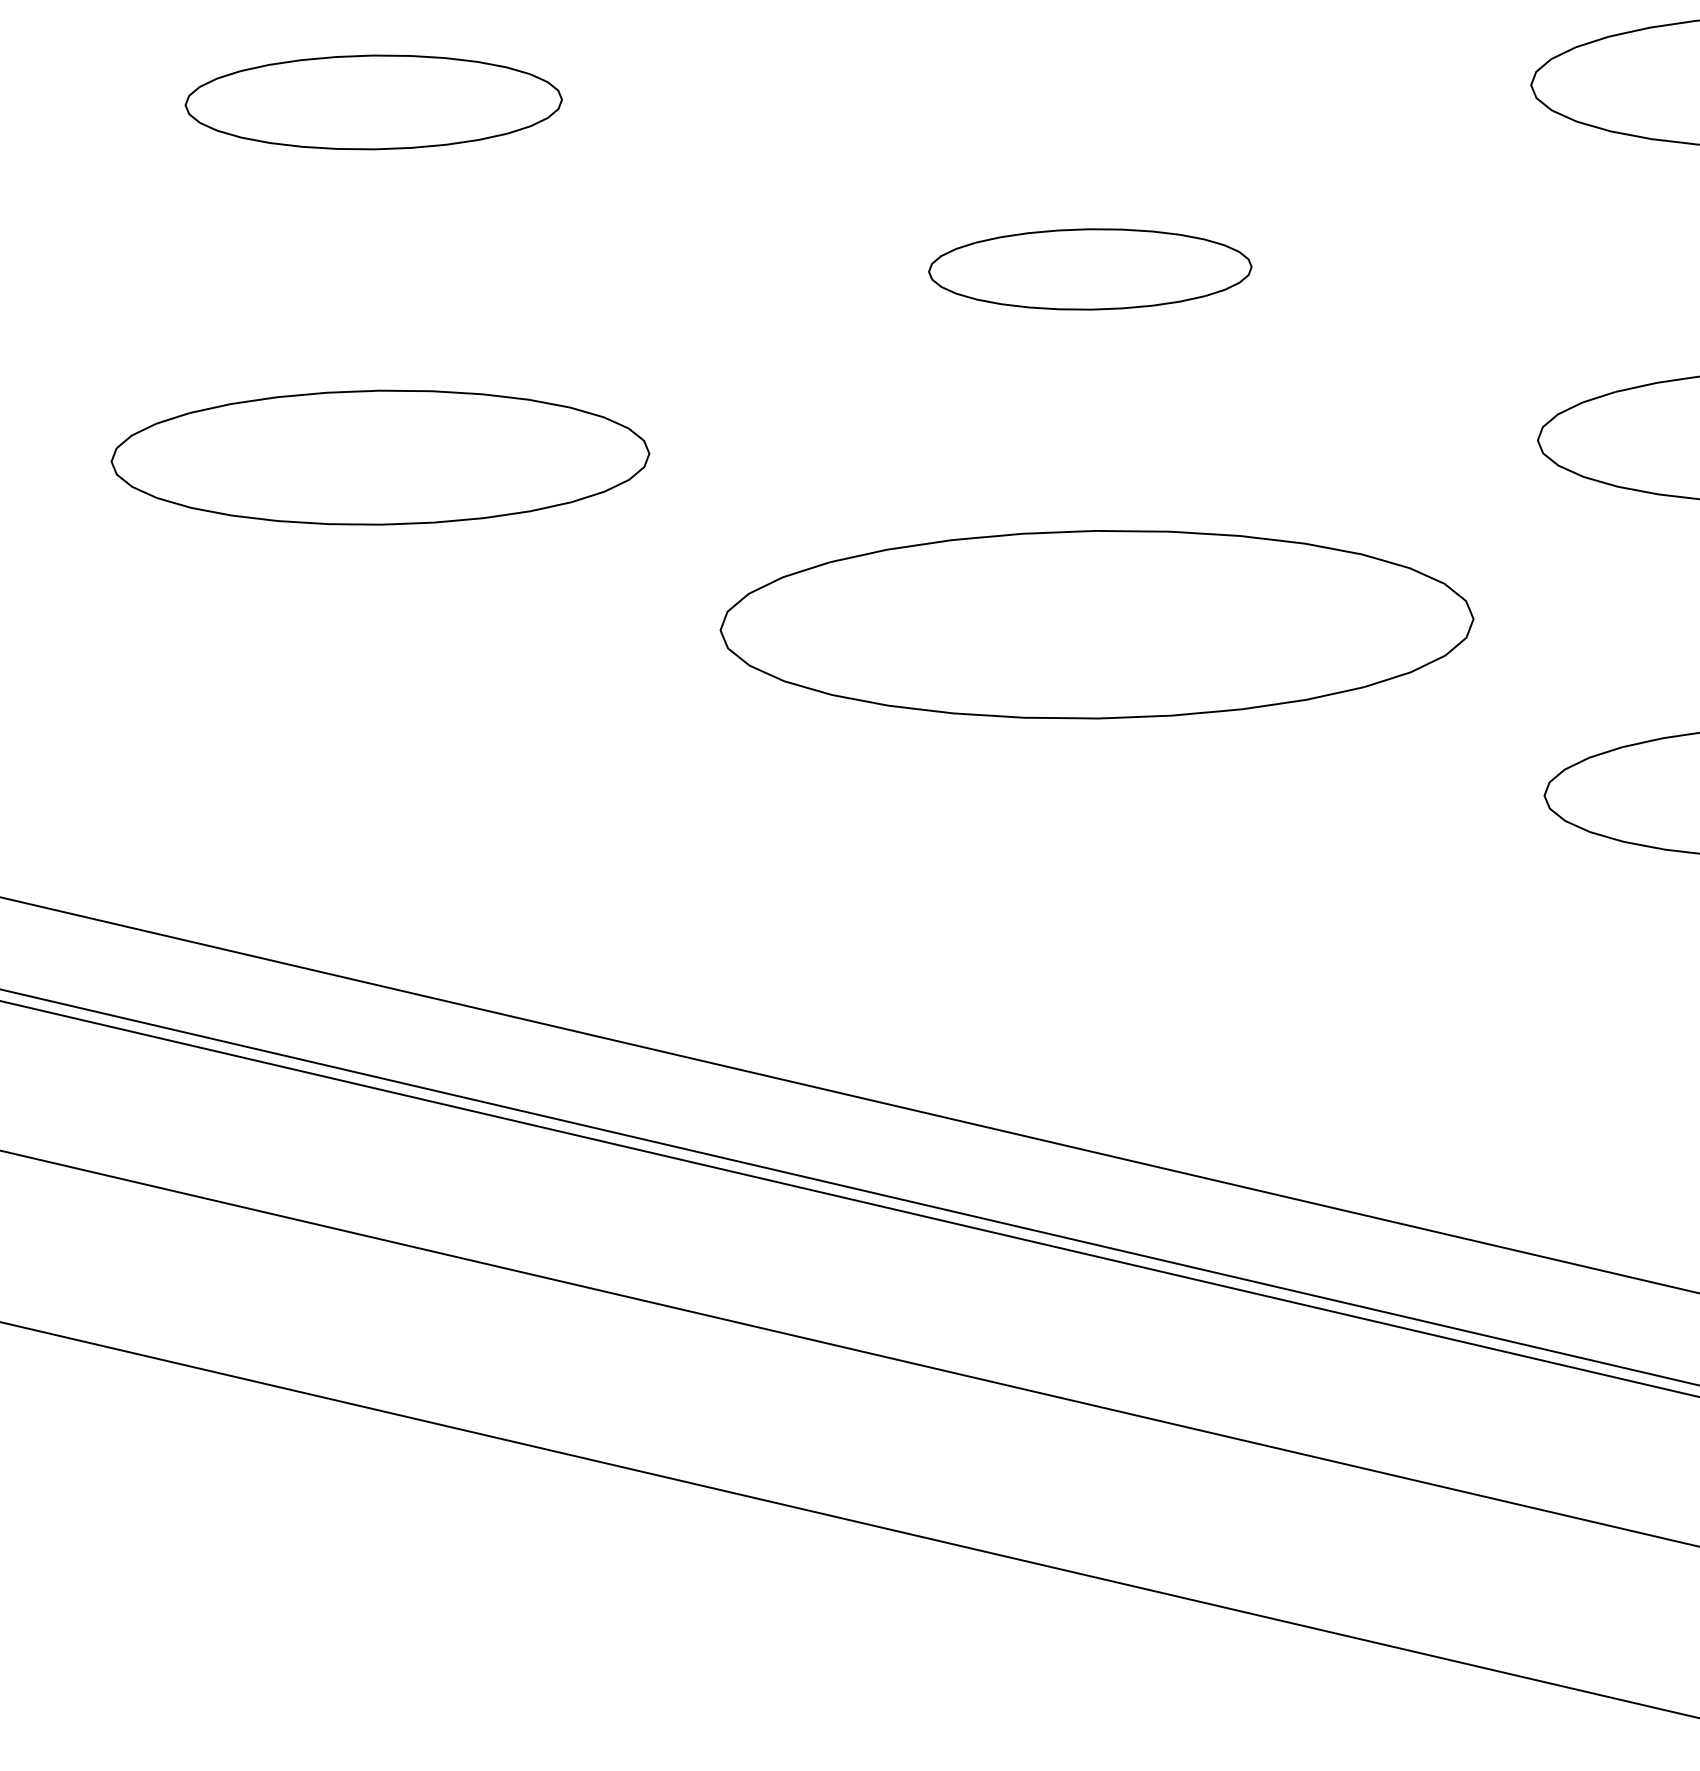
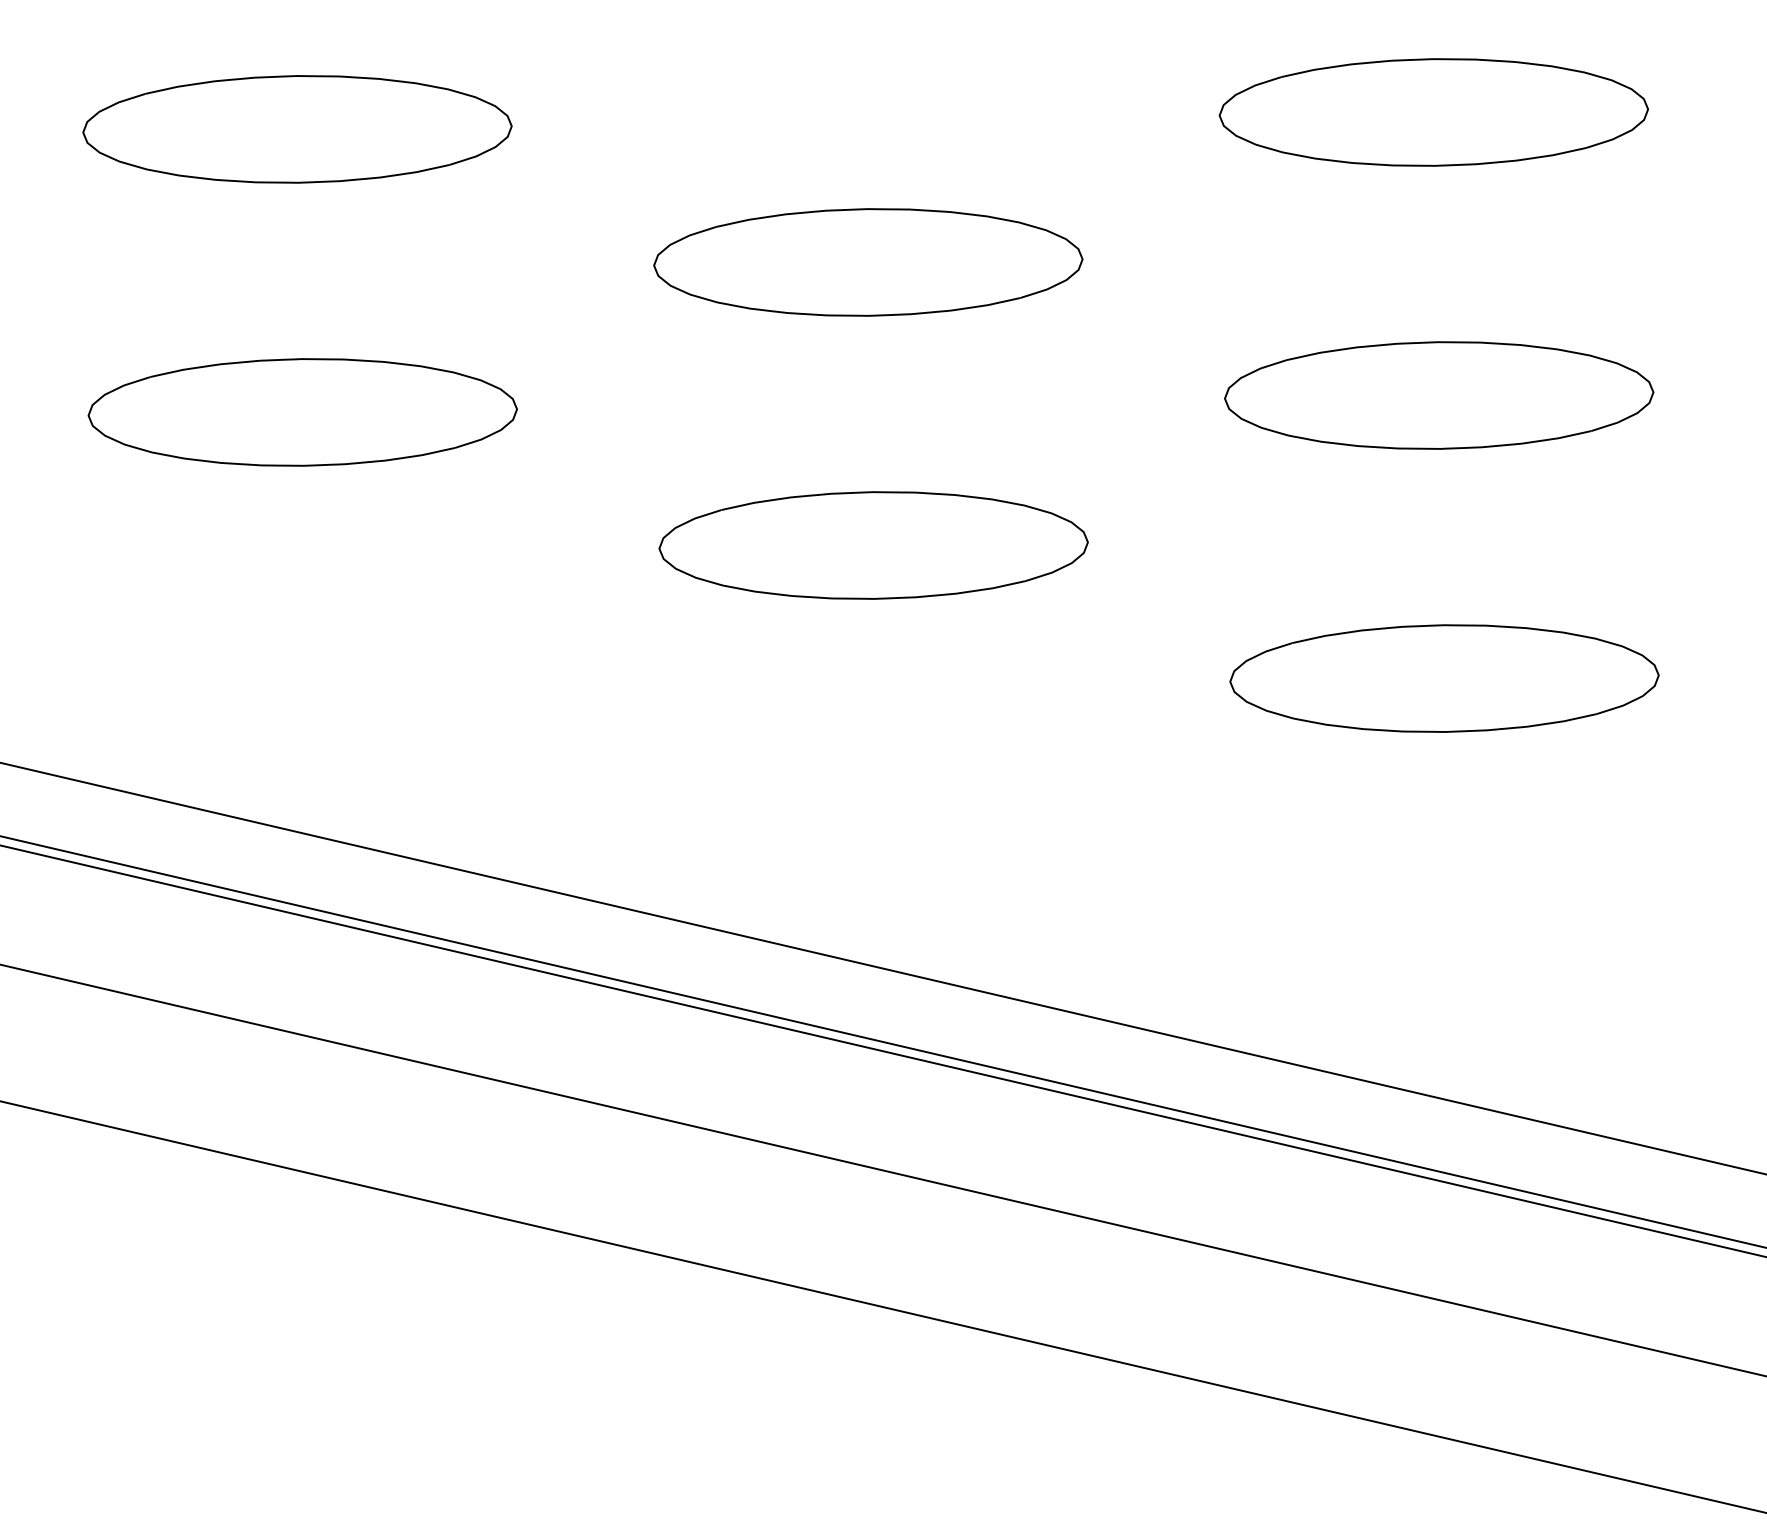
part: (373, 102) -> (297, 129), size x1.43
part: (1090, 269) -> (868, 262), size x1.67
part: (1096, 624) -> (873, 545), size x0.71

